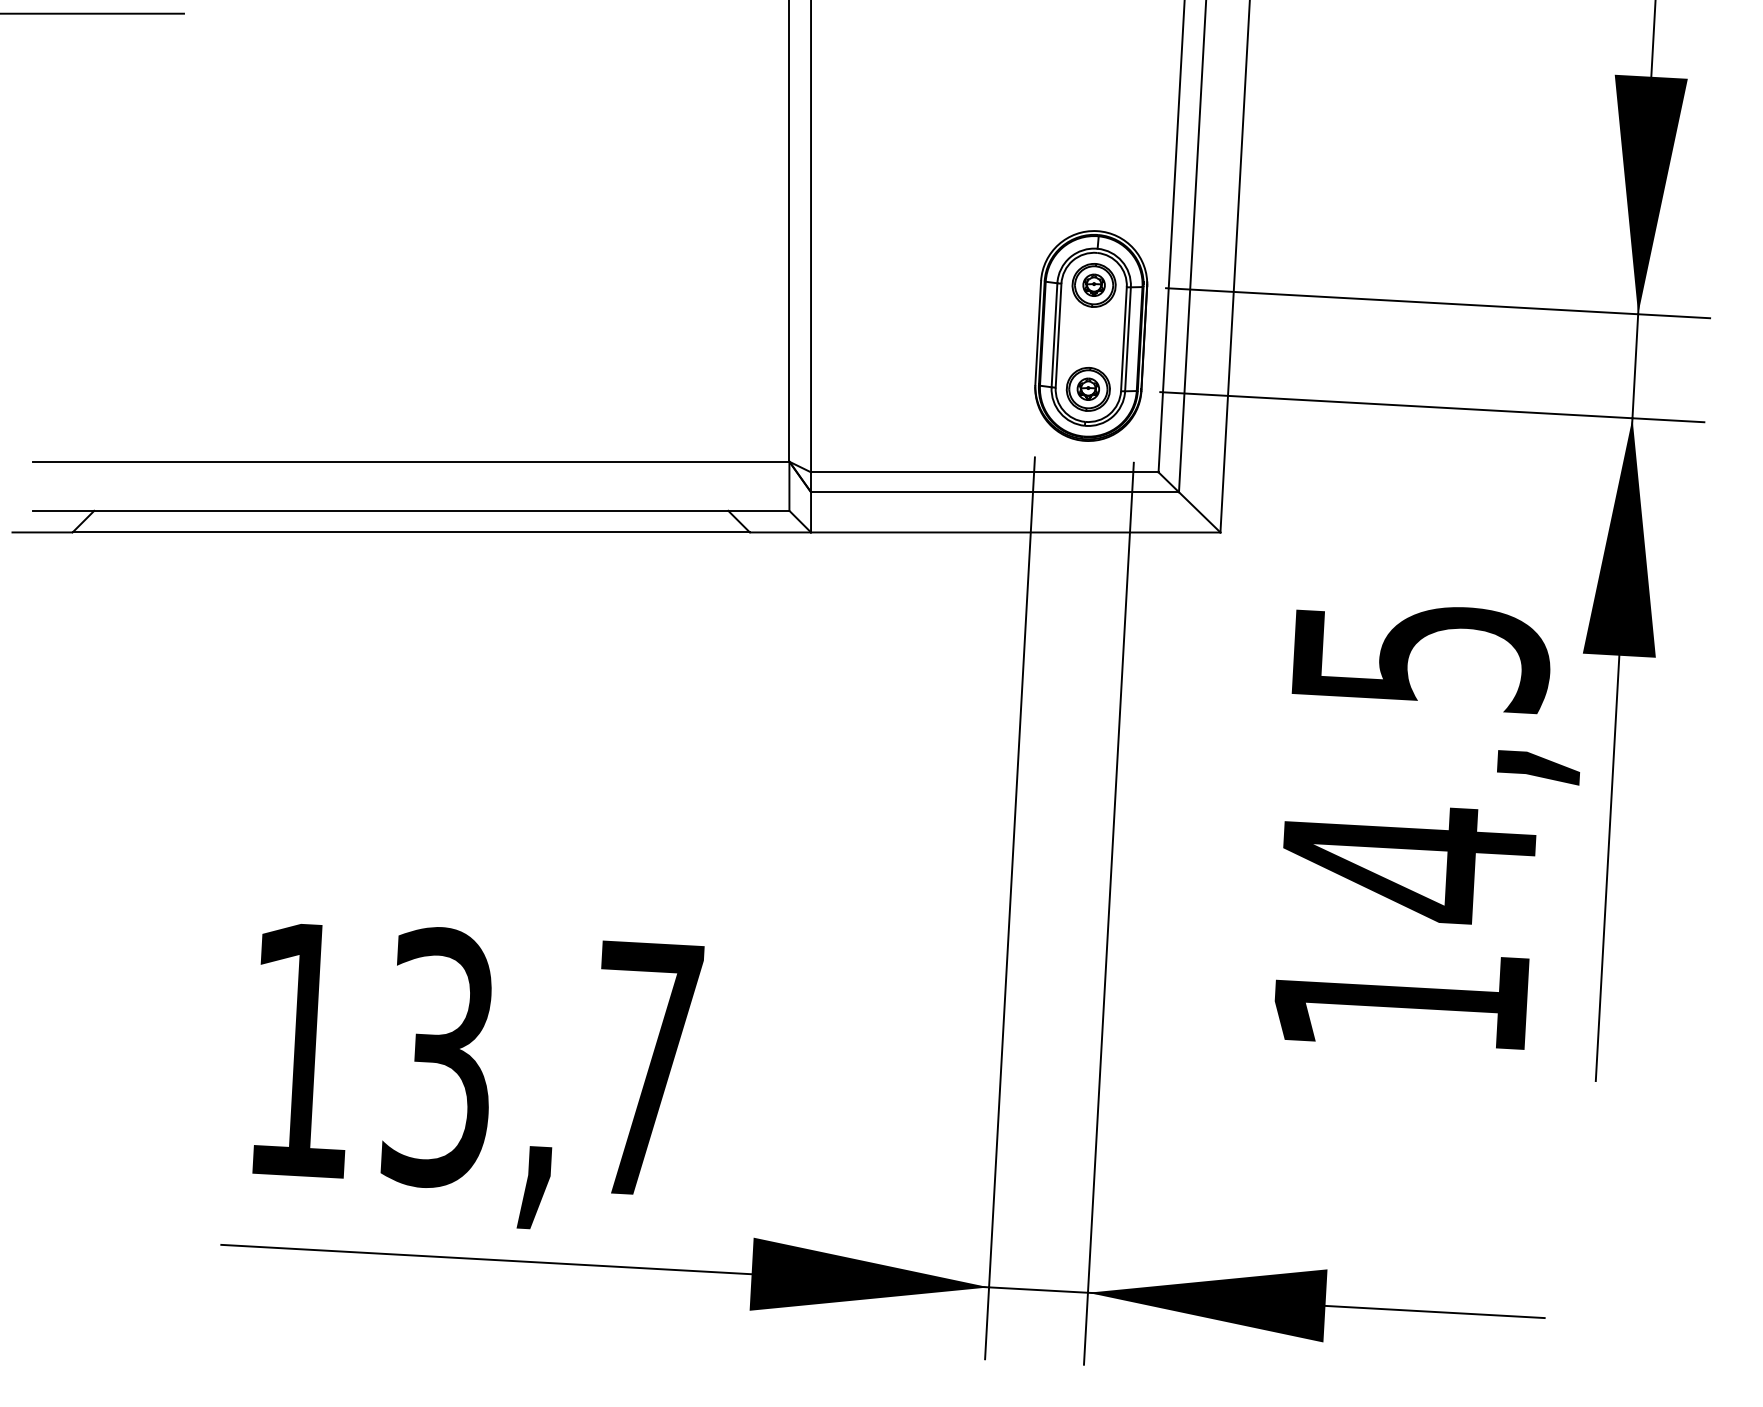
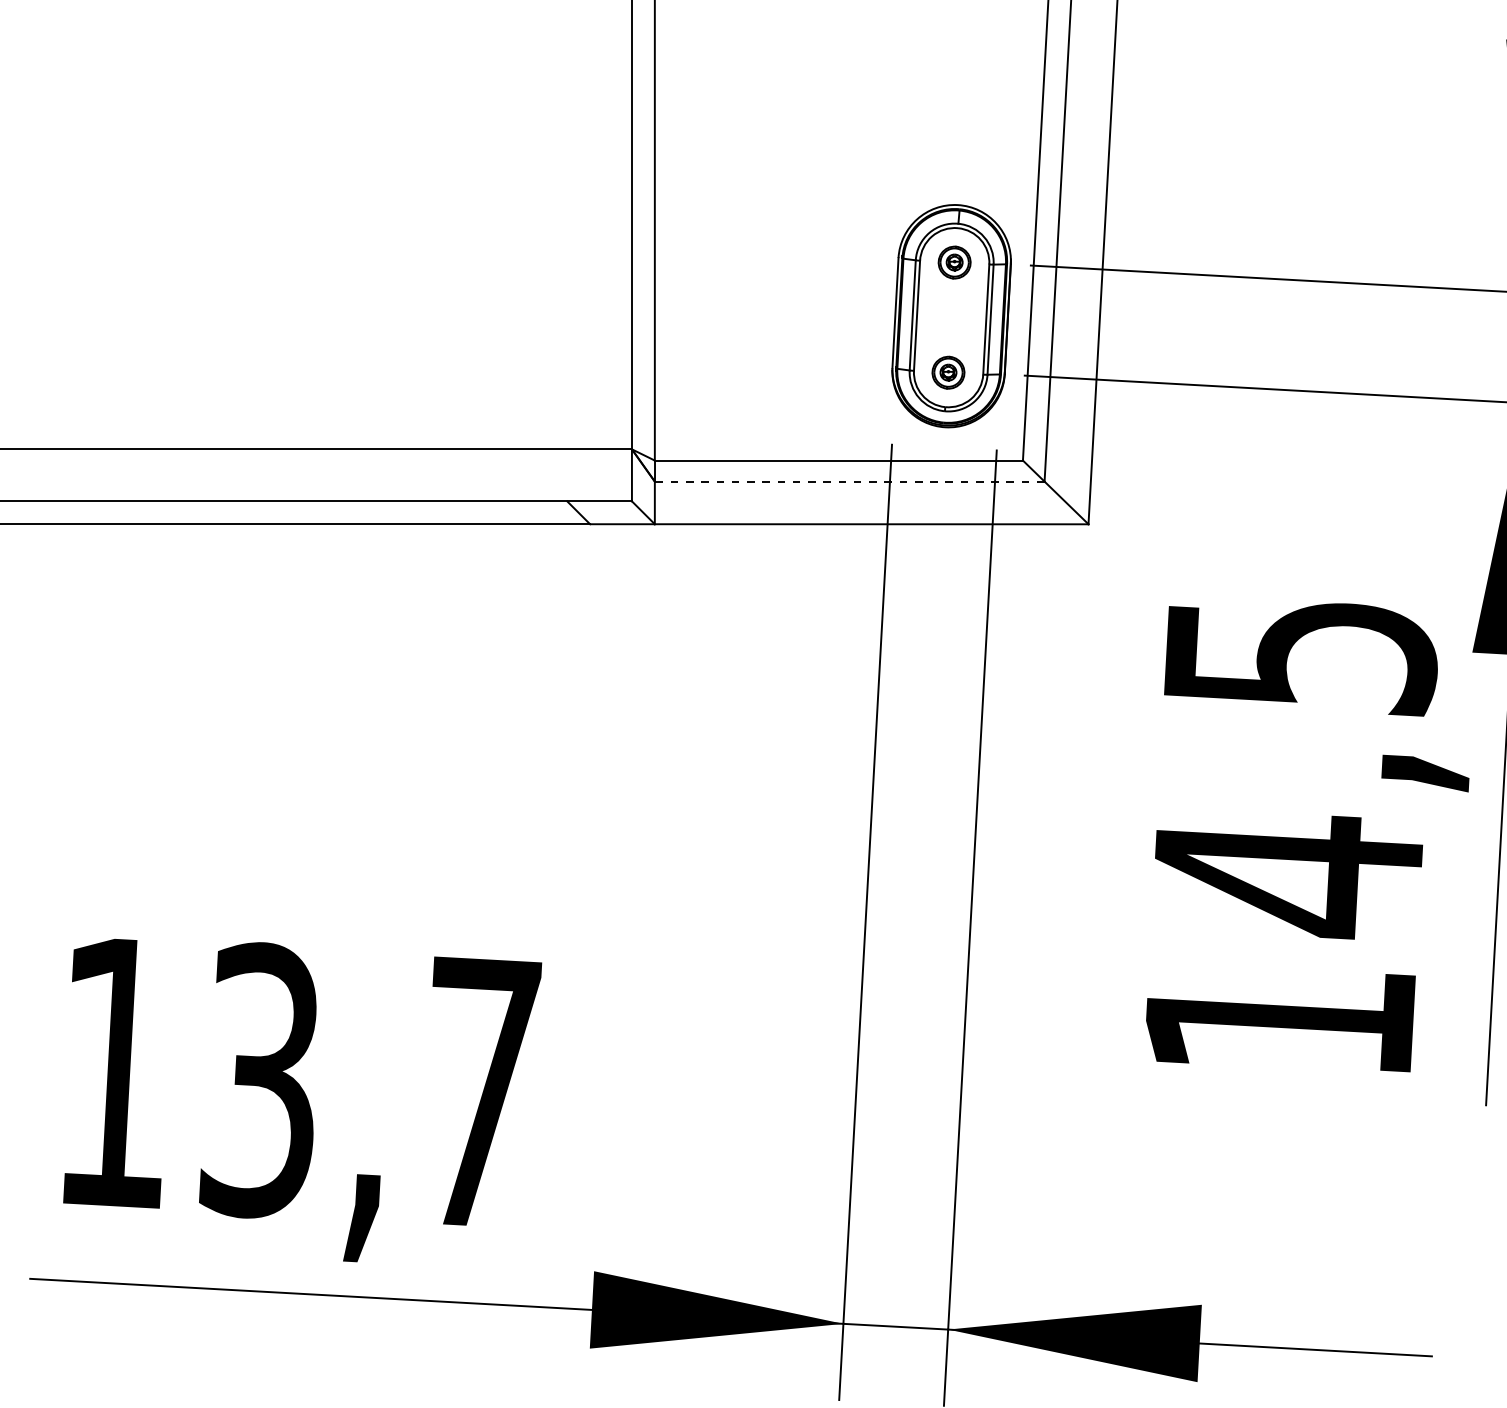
part: (1093, 285) -> (954, 262), size x0.7
part: (1087, 389) -> (947, 372), size x0.7
line: (995, 492) -> (850, 481), solid -> dashed

